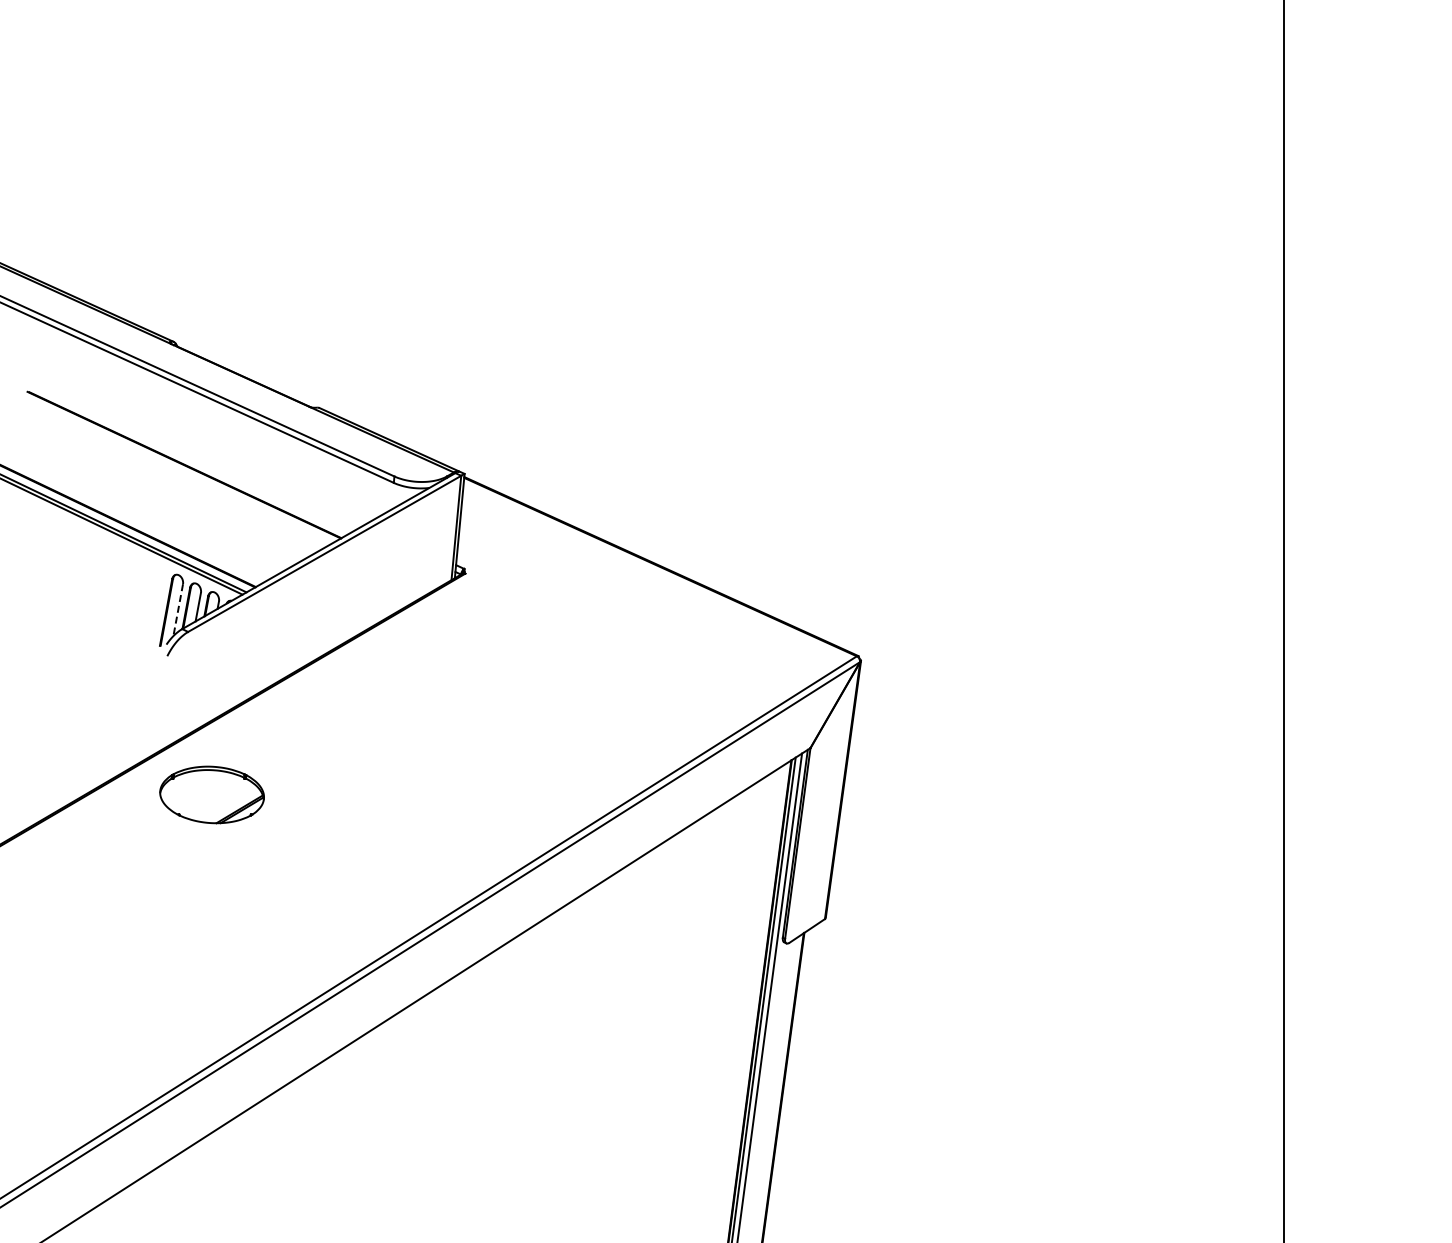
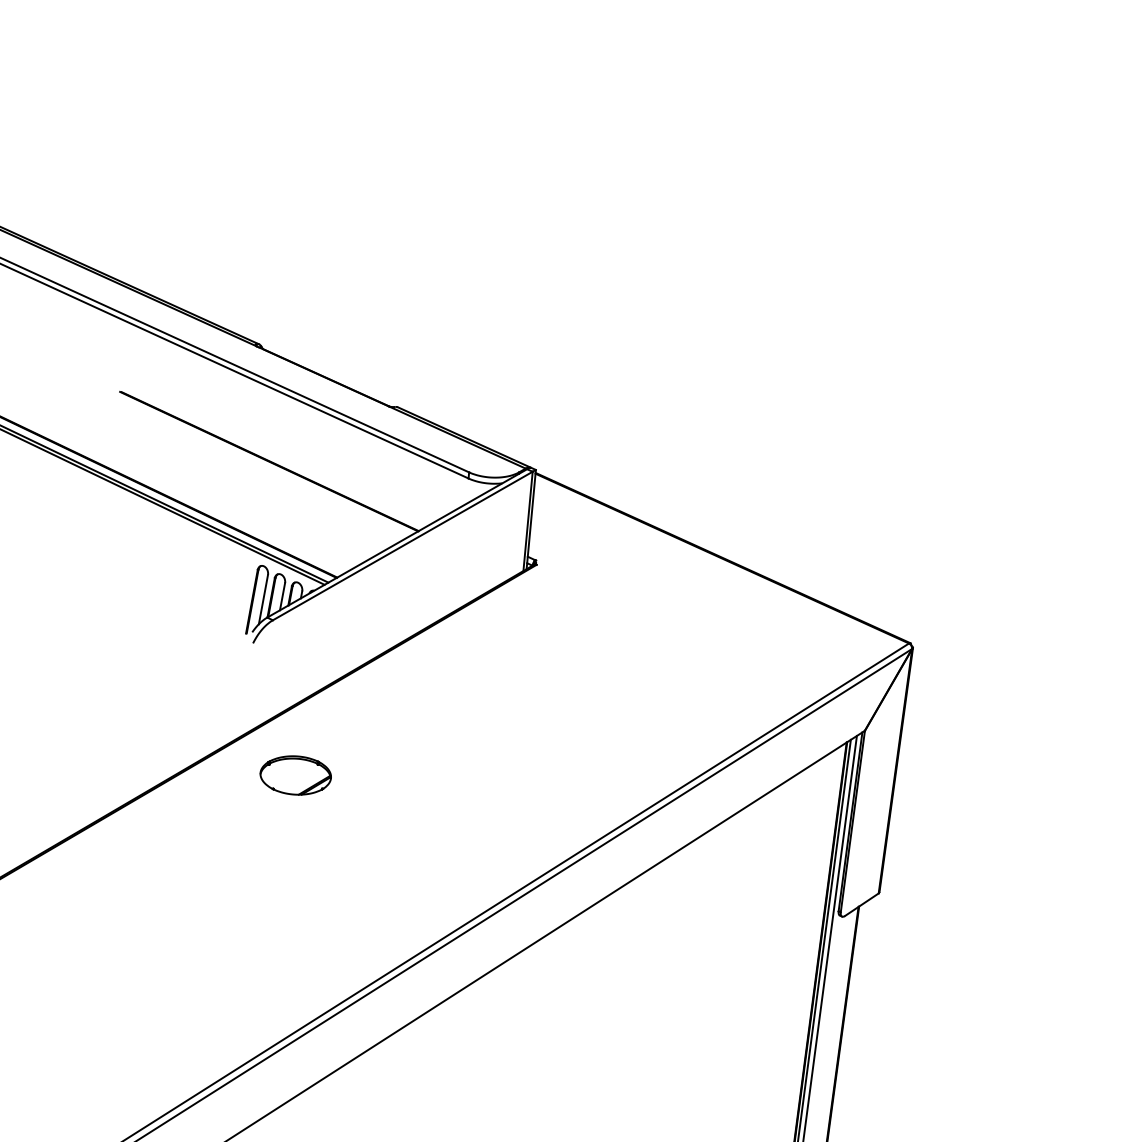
line: (178, 610) -> (263, 599), dashed -> solid
part: (212, 795) -> (296, 775), size x0.71

